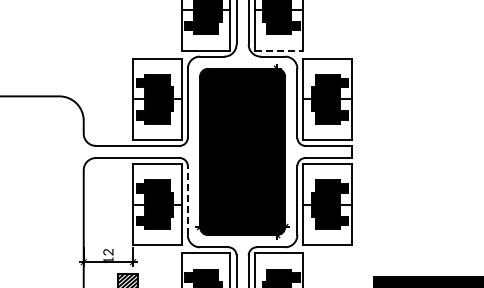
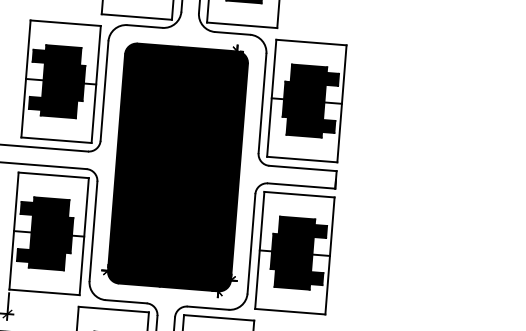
line: (279, 50) -> (242, 25), dashed -> solid
line: (187, 200) -> (92, 231), dashed -> solid

